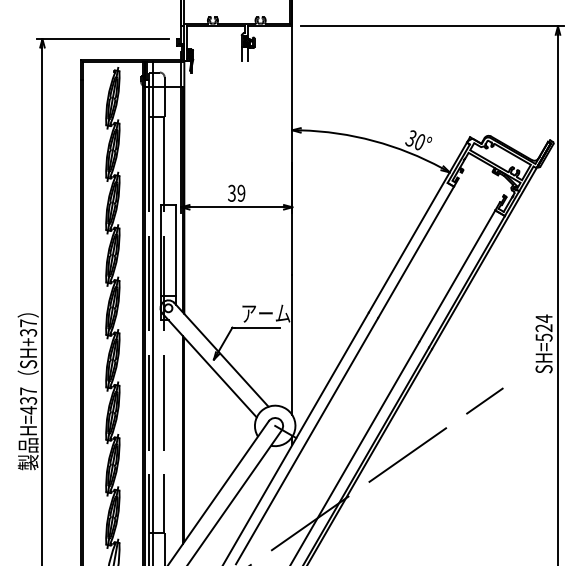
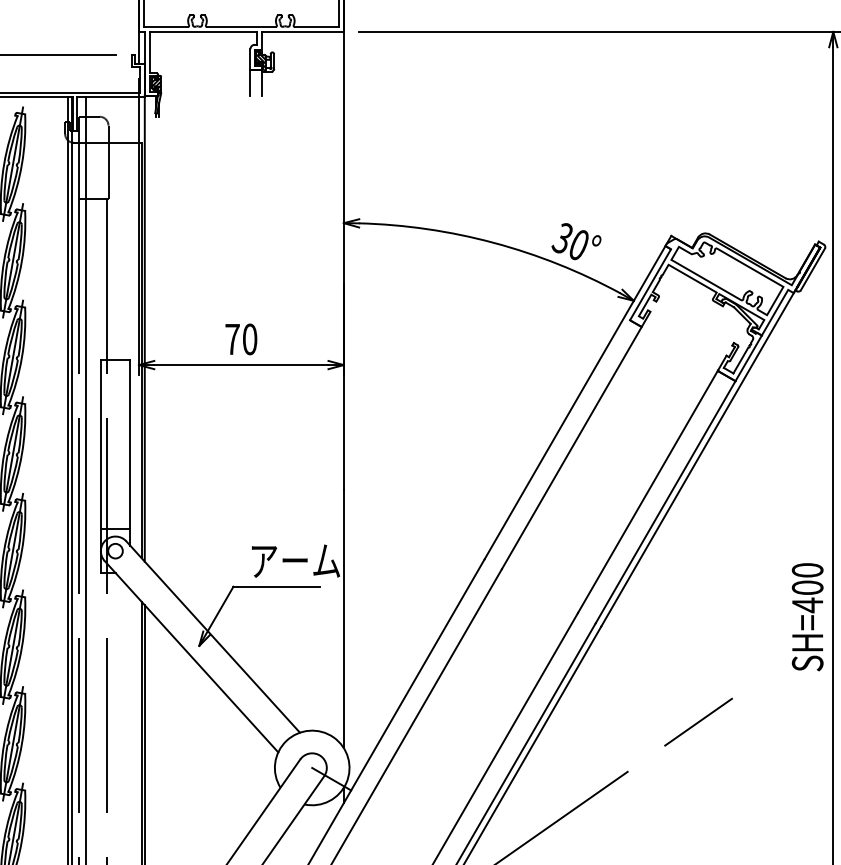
text: (236, 192) -> (240, 337), 39 -> 70
text: (543, 327) -> (806, 586), SH=524 -> SH=400

